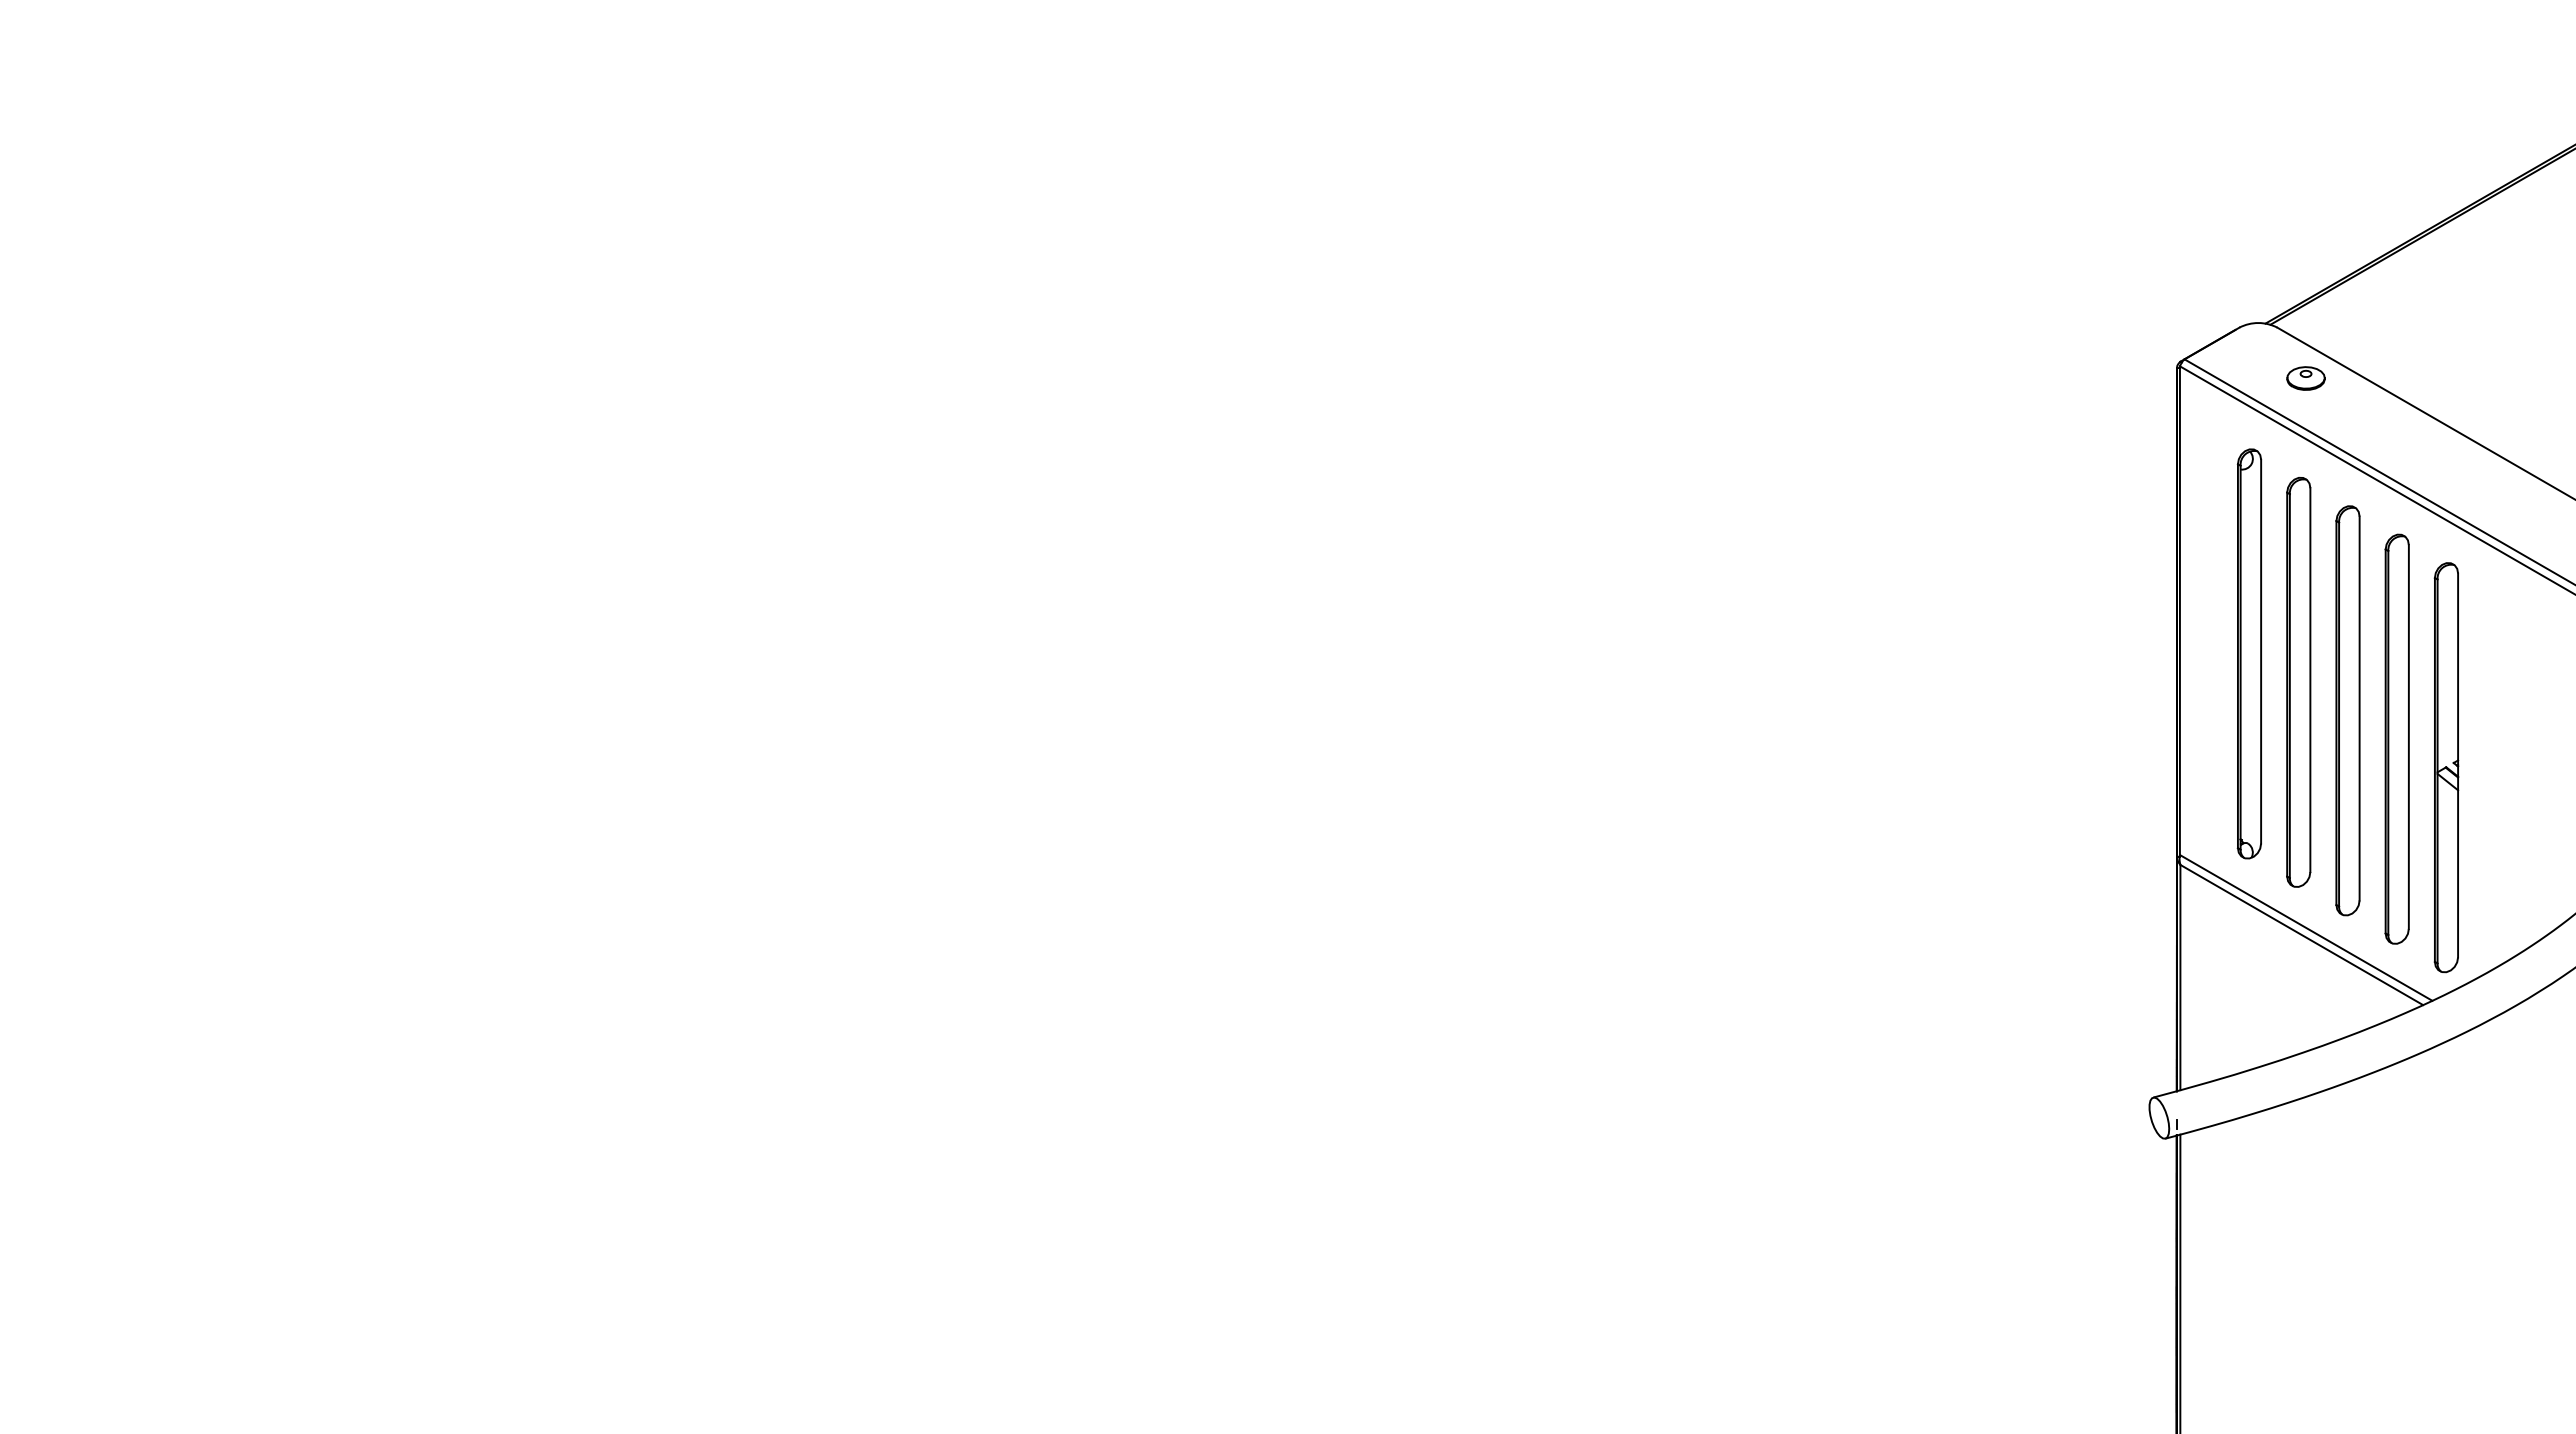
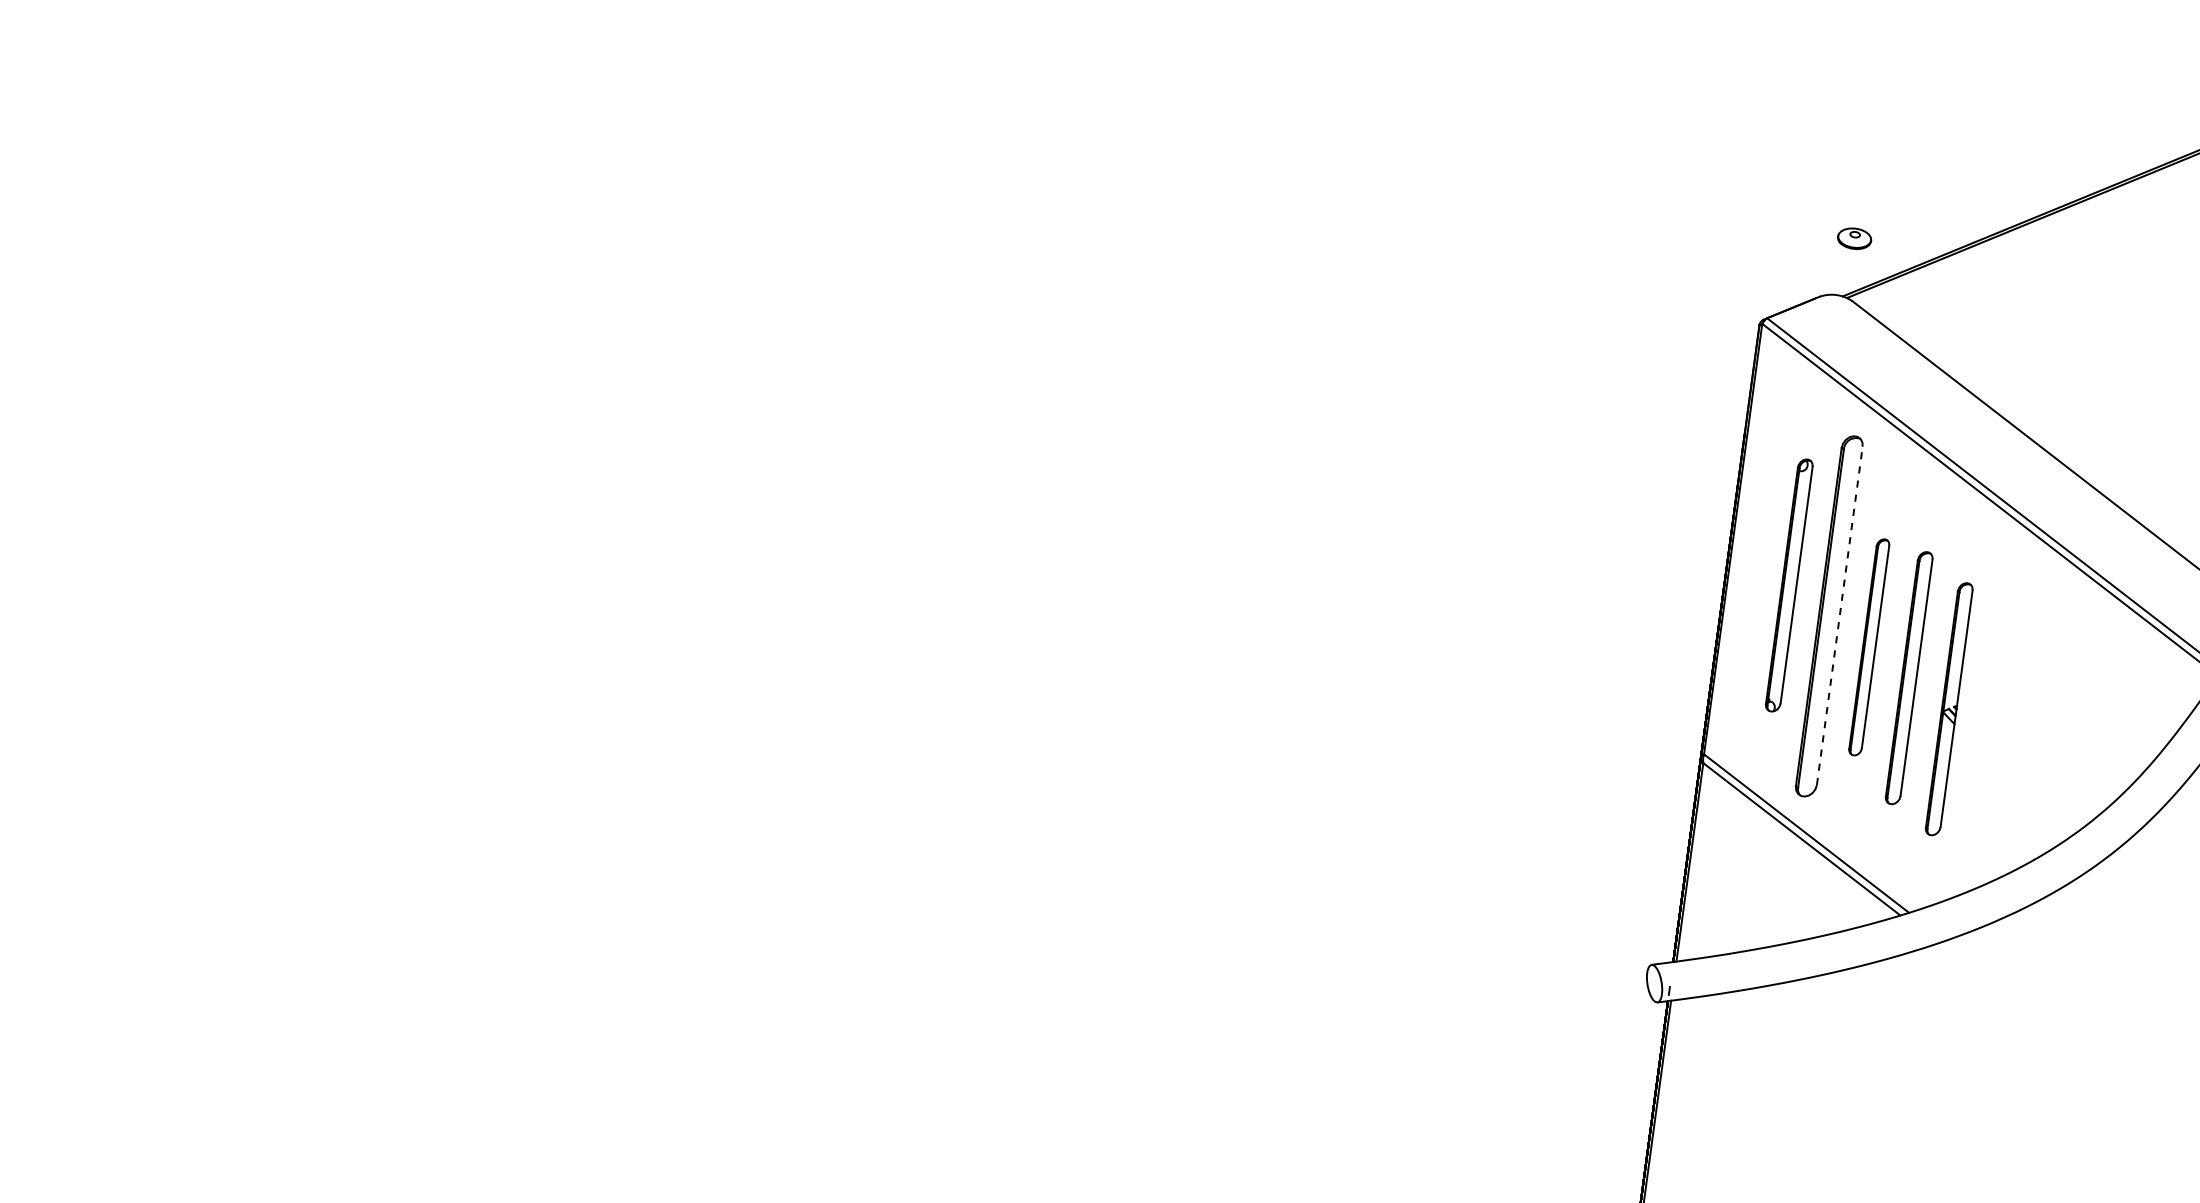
part: (2305, 378) -> (1854, 238), moved
part: (2249, 653) -> (1789, 585), size x0.7
line: (2310, 680) -> (1839, 616), solid -> dashed
part: (2347, 710) -> (1868, 646), size x0.6
part: (2396, 738) -> (1908, 677), size x0.7
part: (2446, 767) -> (1949, 708), size x0.7

